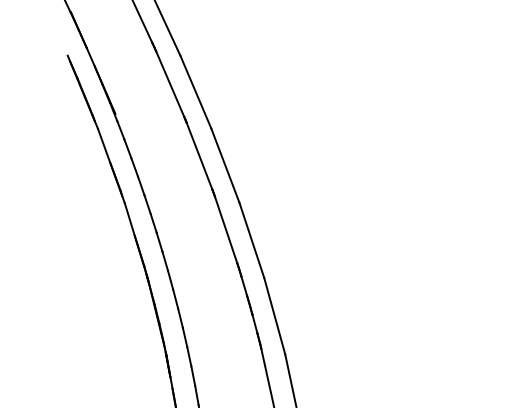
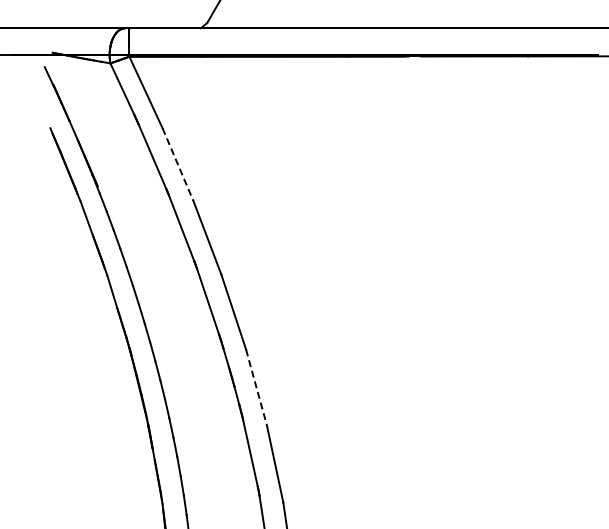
line: (196, 93) -> (178, 165), solid -> dashed
line: (274, 316) -> (256, 388), solid -> dashed

